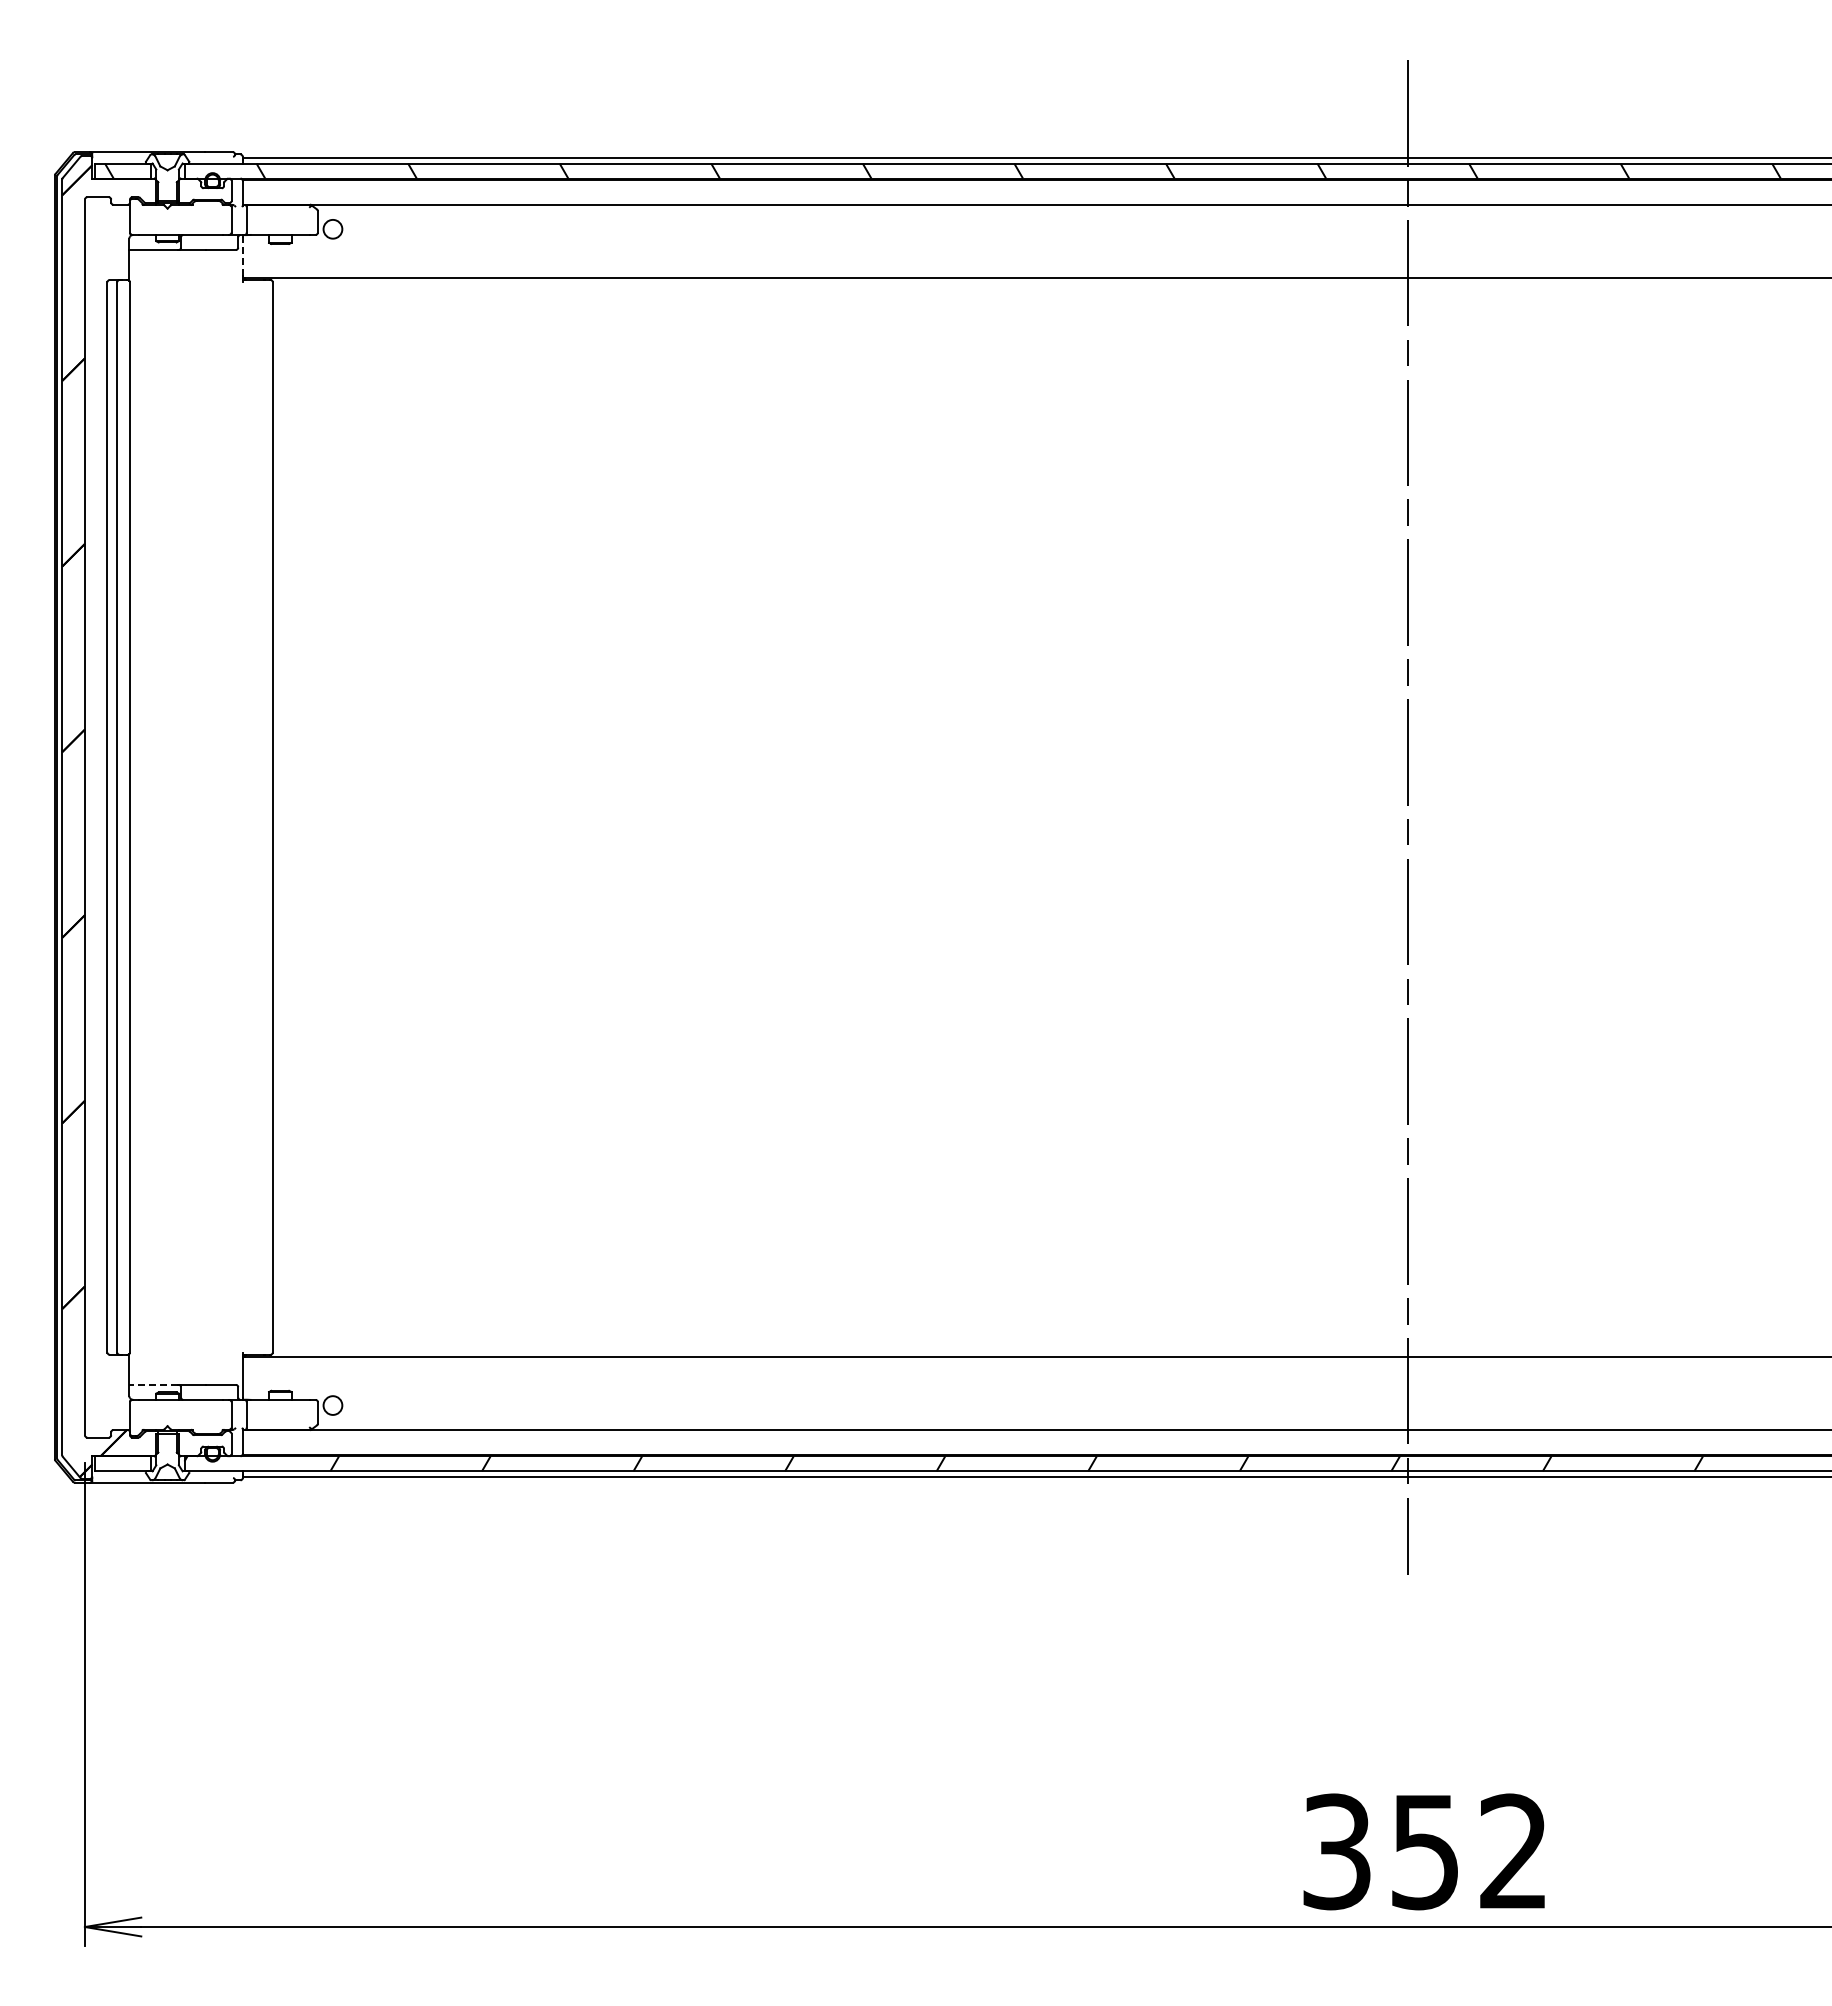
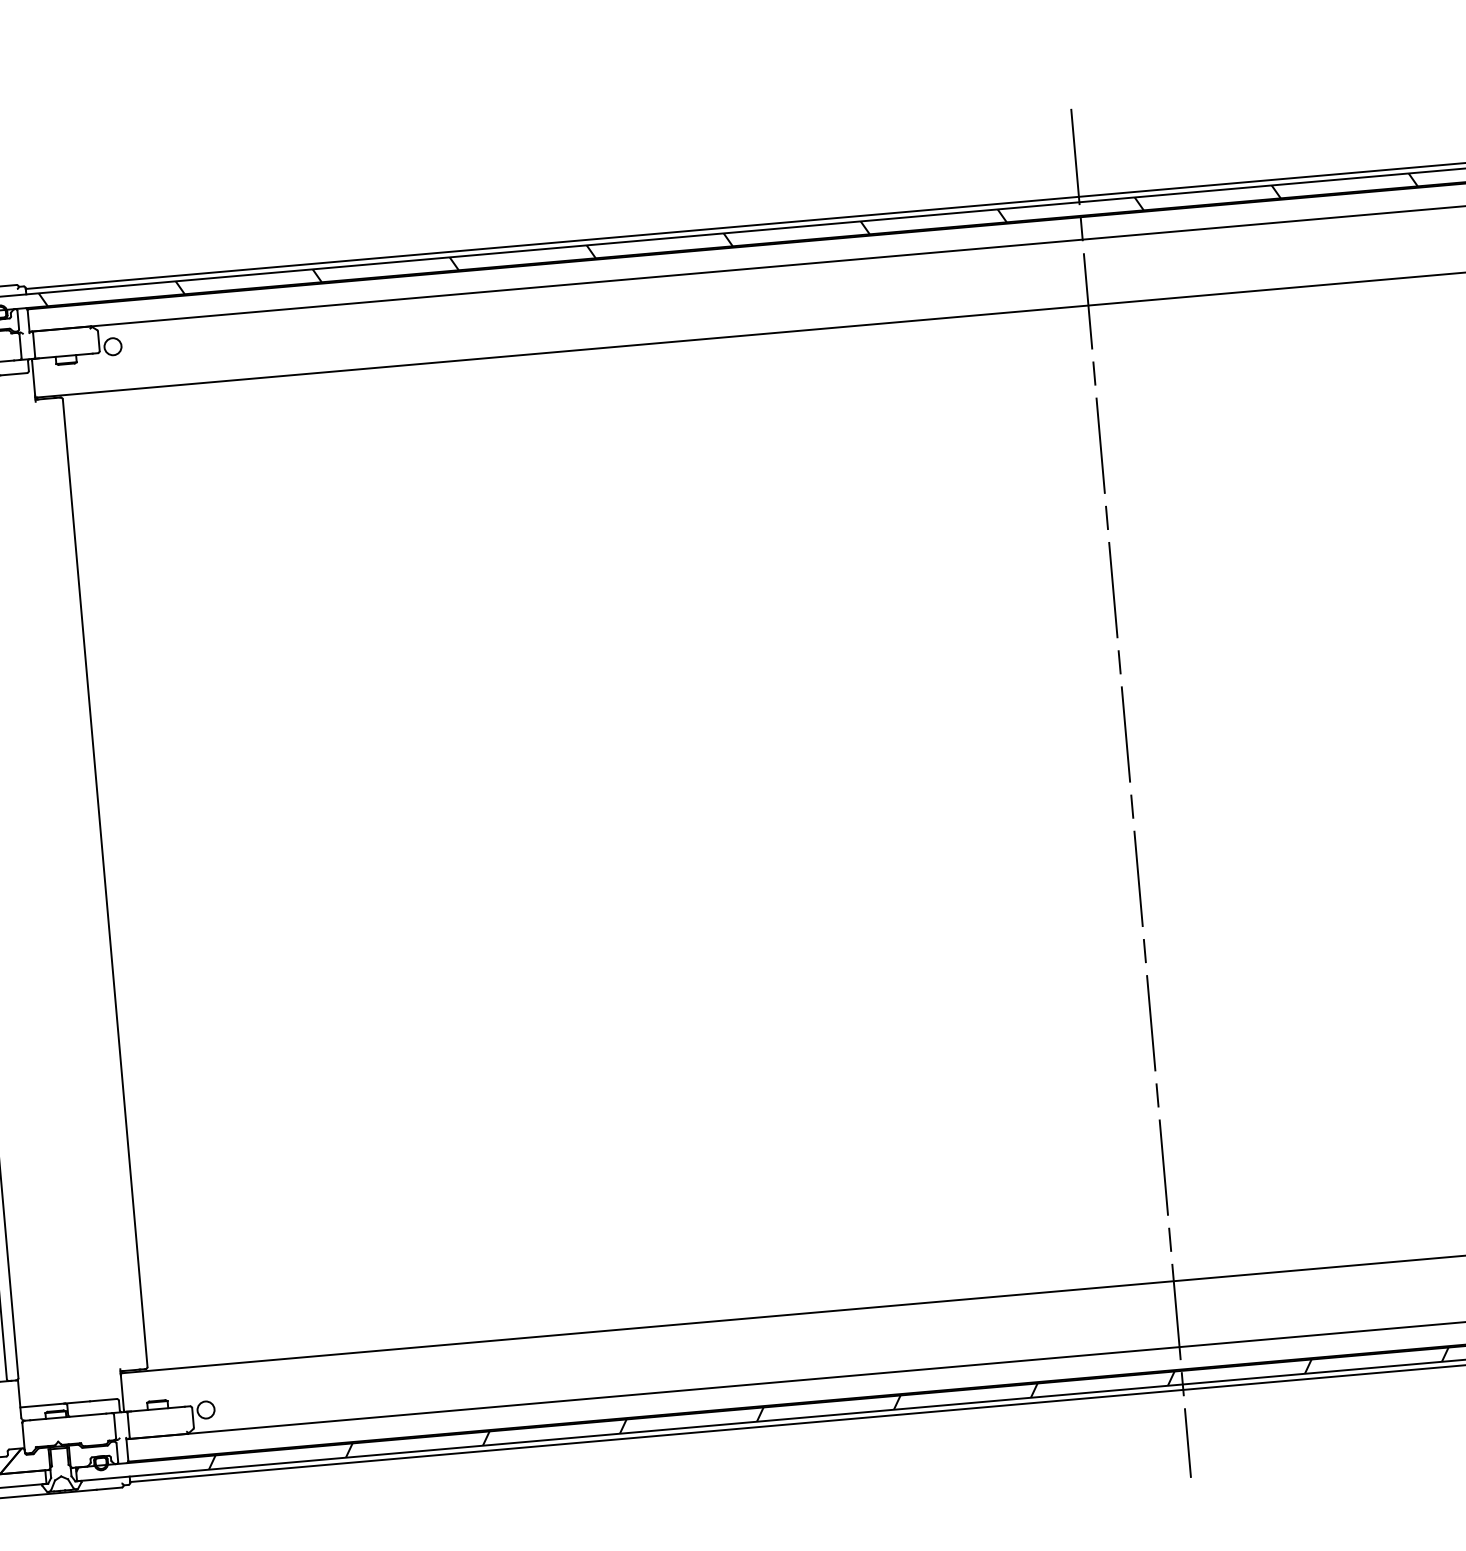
line: (242, 255) -> (33, 377), dashed -> solid
line: (152, 1384) -> (41, 1405), dashed -> solid

